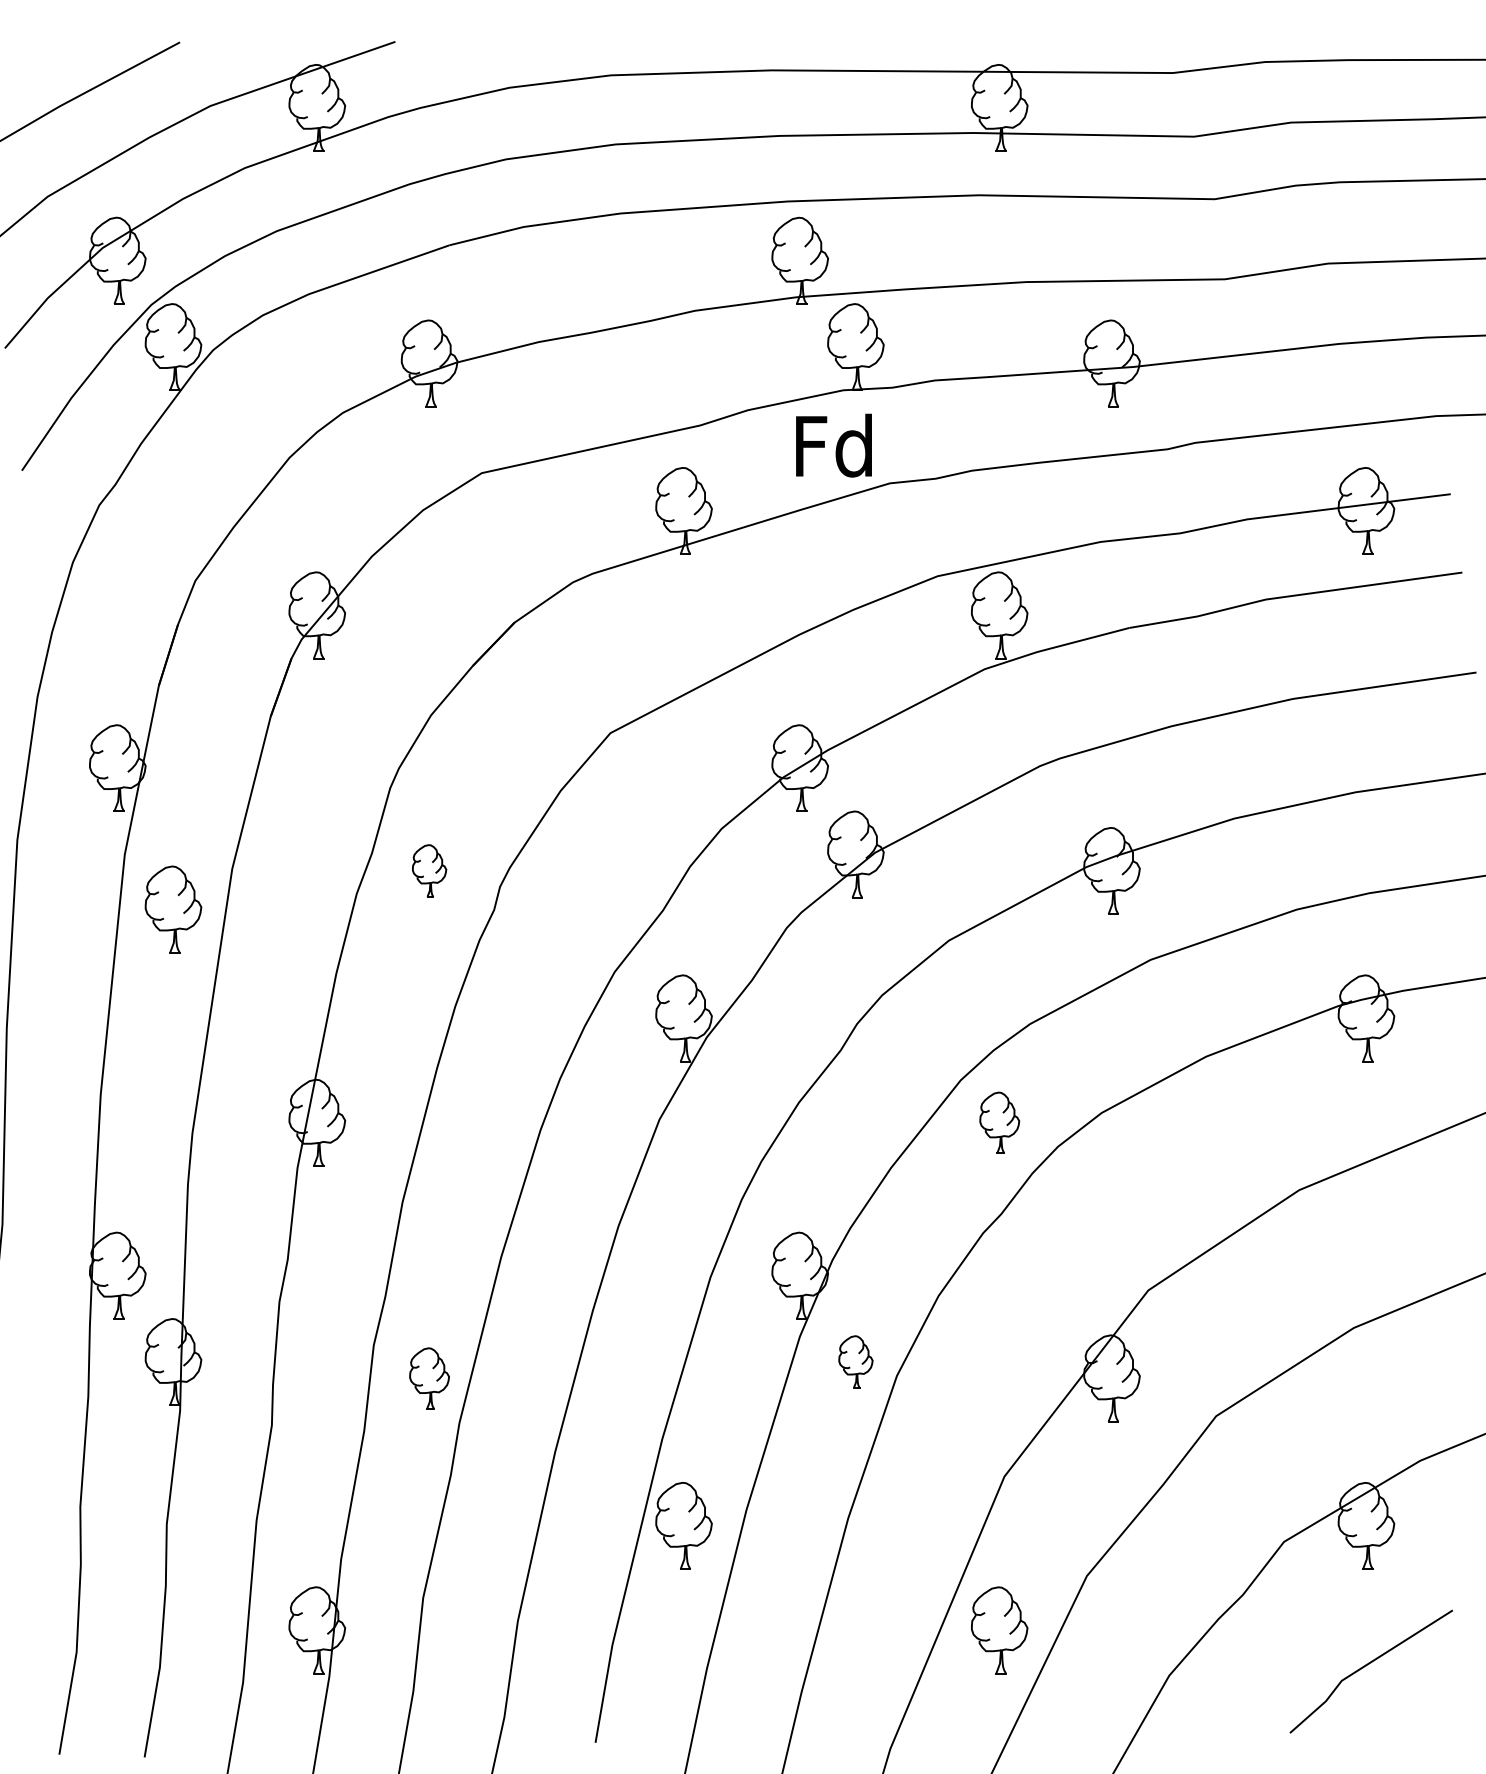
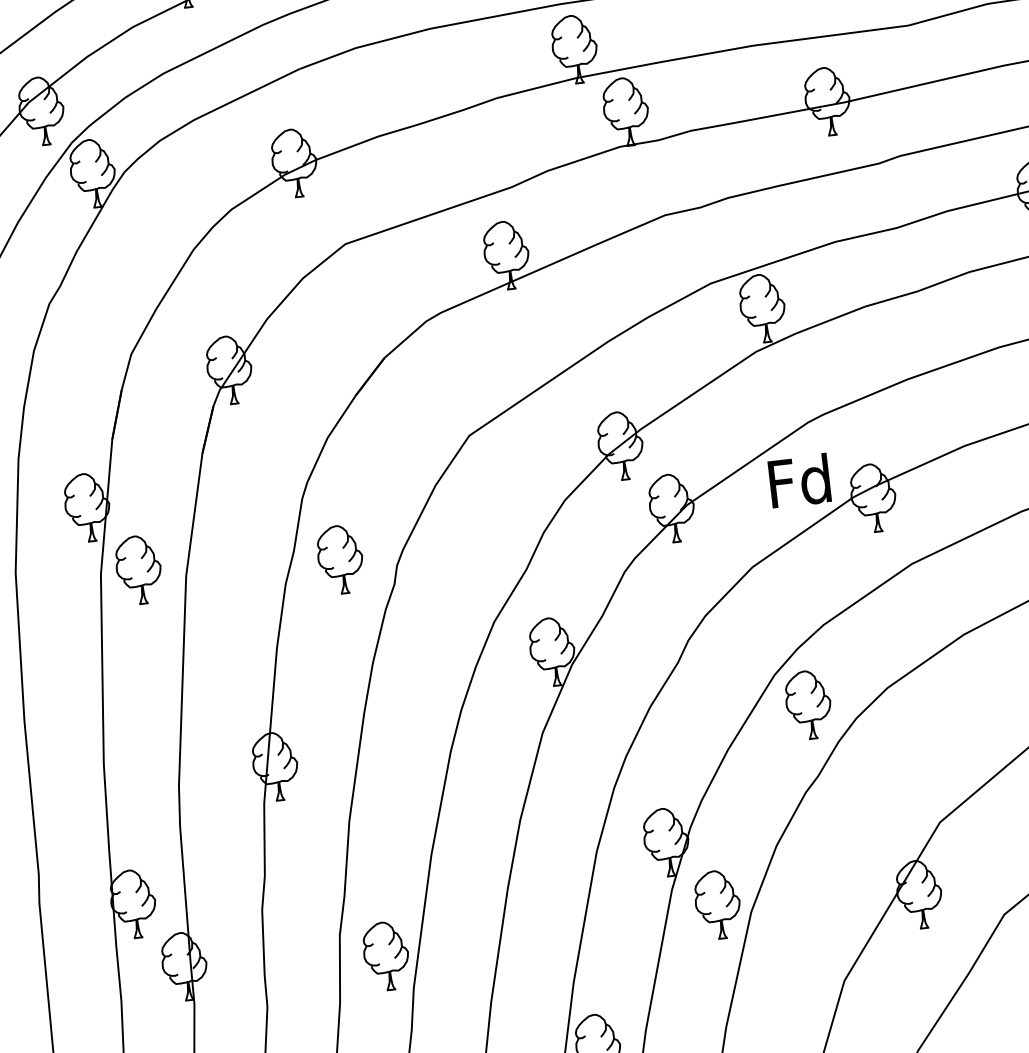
text: (833, 445) -> (799, 480), moved
part: (429, 870) -> (340, 559), size x1.67
part: (173, 909) -> (138, 569), moved
part: (999, 1122) -> (808, 704), size x1.43
part: (855, 1361) -> (717, 904), size x1.67
part: (429, 1378) -> (386, 956), size x1.43

